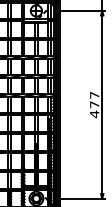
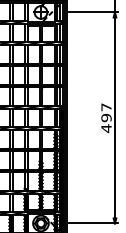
text: (94, 104) -> (106, 117), 477 -> 497

